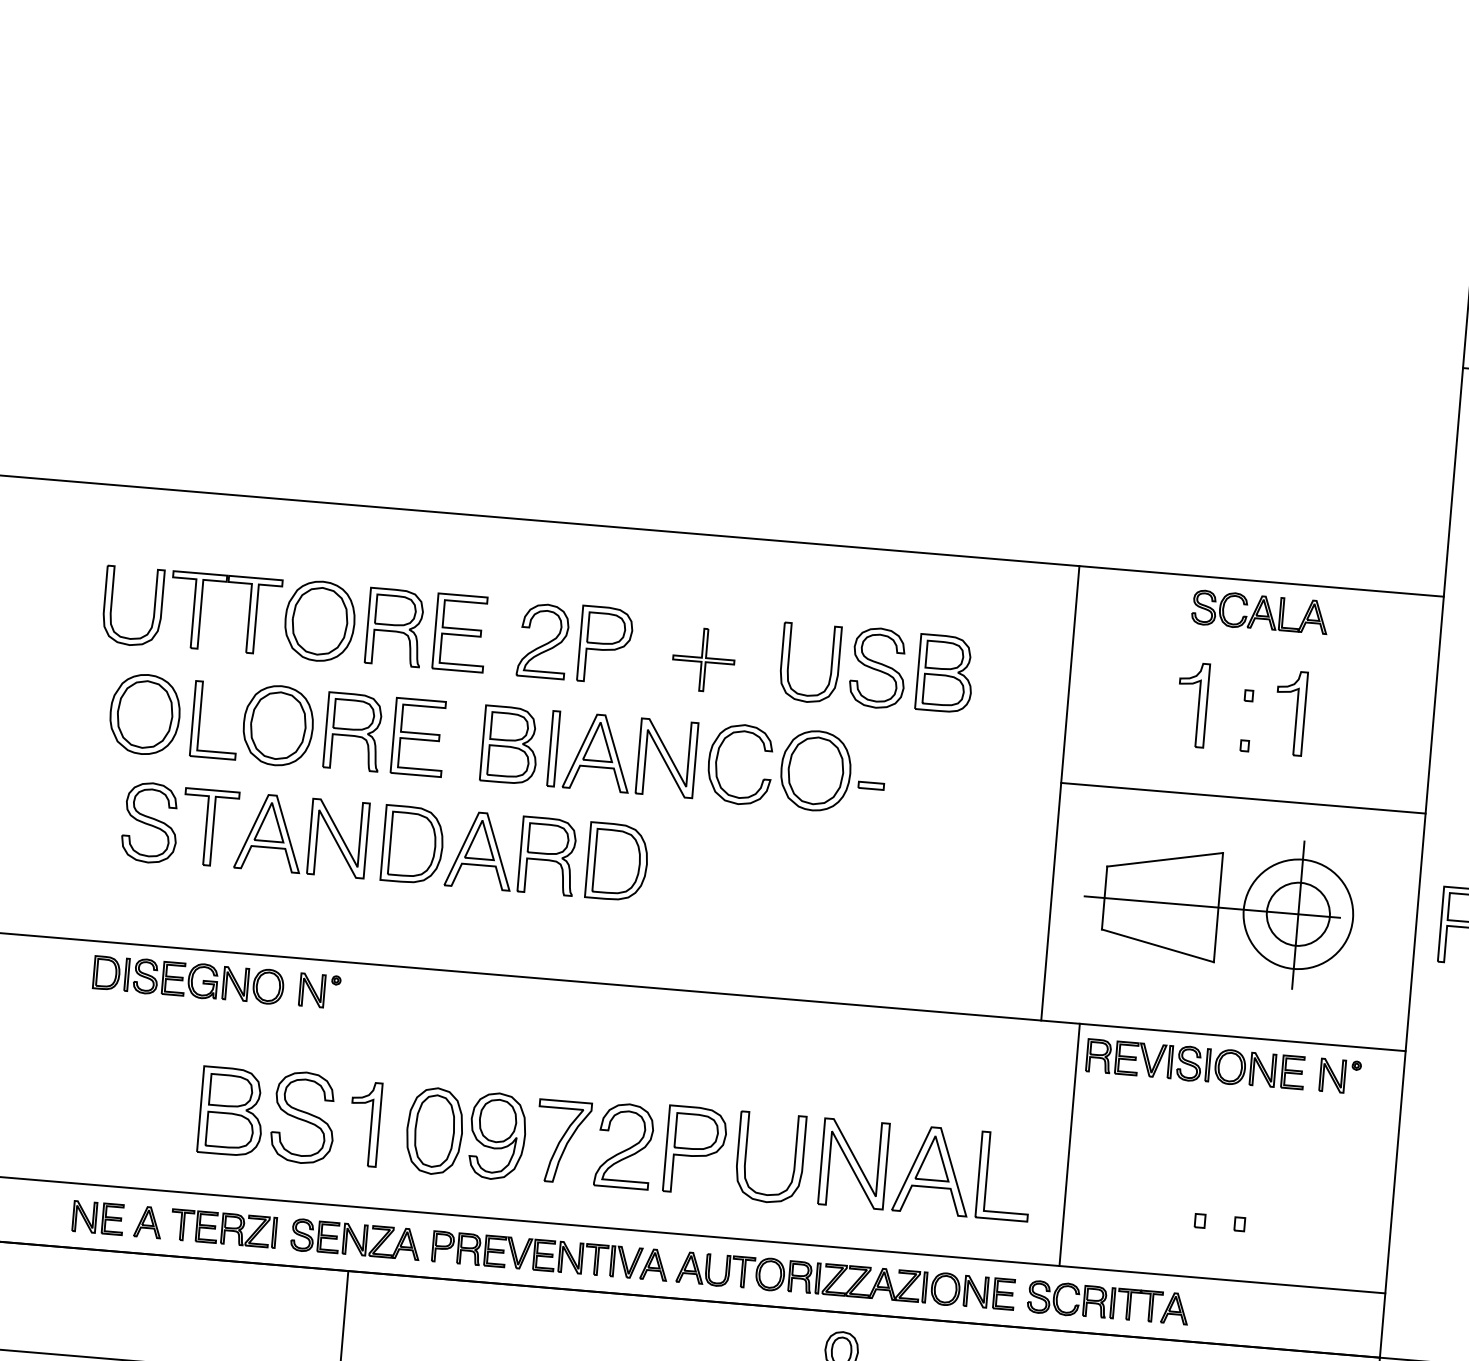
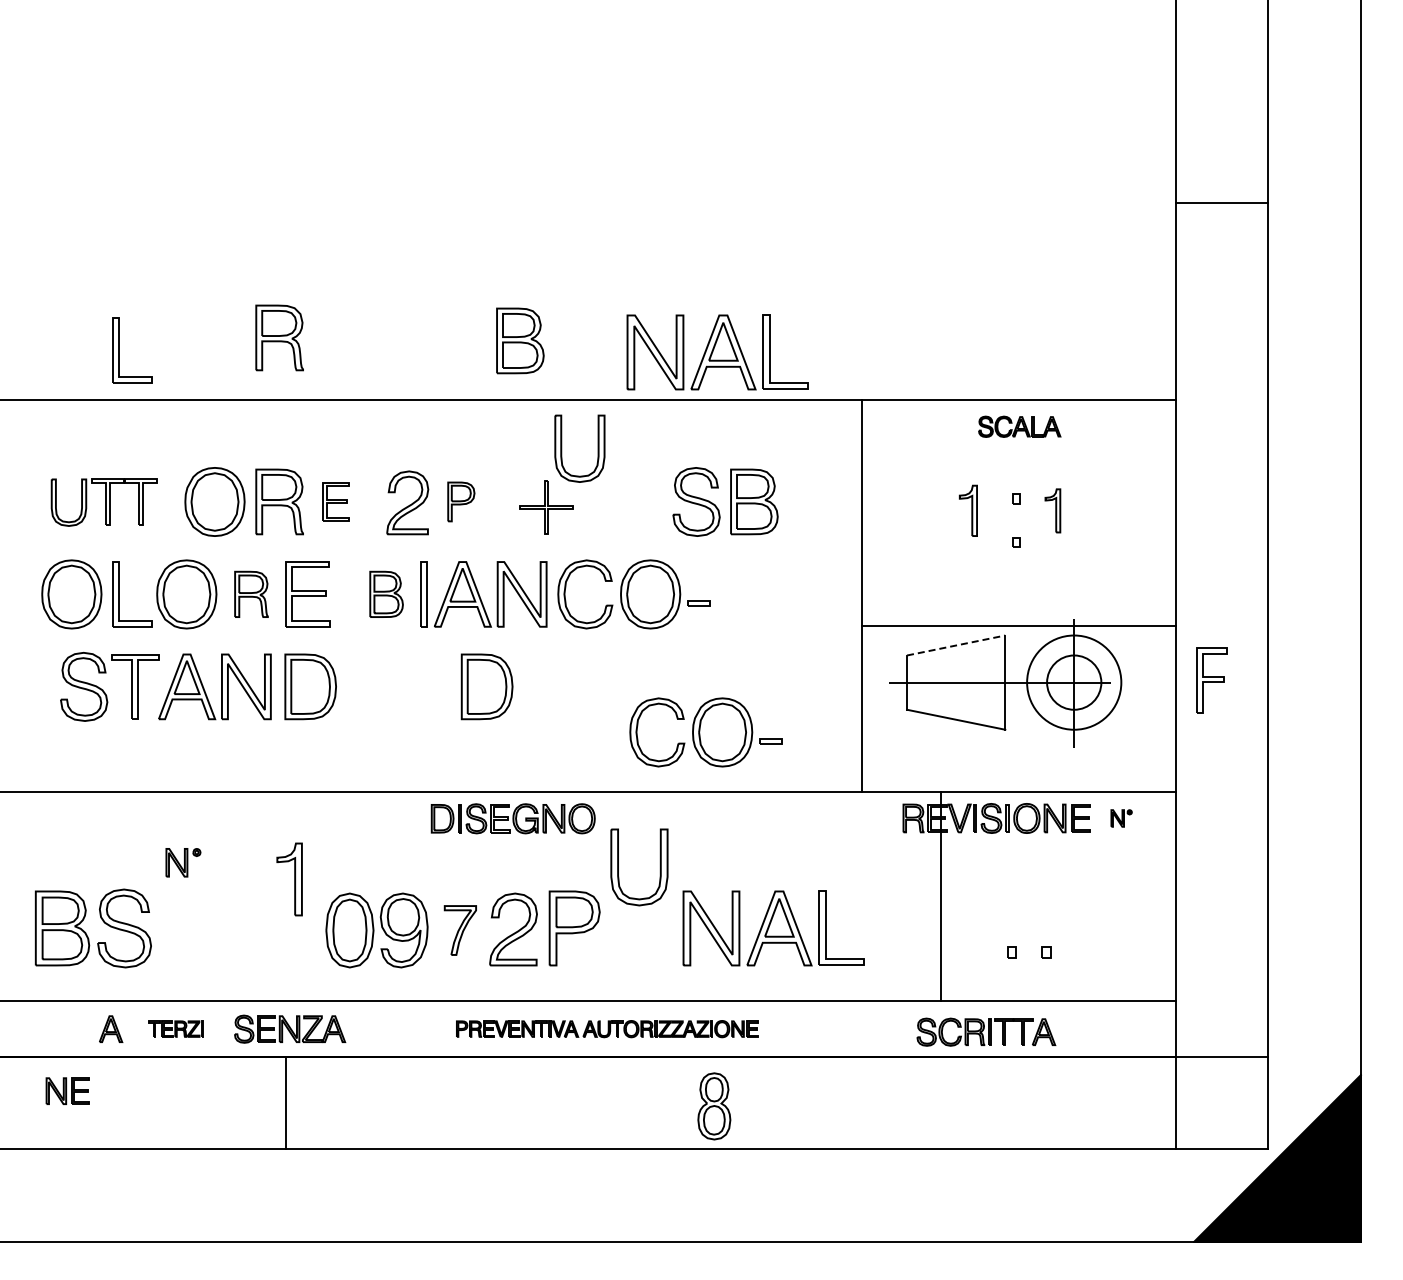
part: (224, 436) -> (119, 350), added
part: (410, 436) -> (279, 337), added
part: (689, 463) -> (520, 340), added
part: (917, 496) -> (717, 352), added
part: (191, 611) -> (104, 502), size x0.7
part: (1259, 612) -> (1019, 426), size x0.7
part: (460, 632) -> (336, 501), size x0.6
part: (605, 644) -> (461, 501), size x0.6
part: (789, 661) -> (562, 448), moved
part: (1192, 704) -> (968, 510), size x0.7
part: (1289, 712) -> (1052, 510), size x0.6
part: (353, 732) -> (251, 594), size x0.7
part: (509, 745) -> (386, 594), size x0.7
line: (1243, 798) -> (1018, 626), moved
part: (519, 853) -> (402, 686), removed
line: (1165, 859) -> (956, 645), solid -> dashed
part: (866, 936) -> (705, 732), added
part: (187, 979) -> (512, 818), moved
part: (319, 990) -> (183, 862), moved
part: (1339, 1076) -> (1121, 818), size x0.6
part: (258, 1118) -> (86, 932), moved
part: (364, 1124) -> (289, 879), moved
part: (562, 1141) -> (460, 930), size x0.7
line: (1069, 1144) -> (940, 896), moved
part: (793, 1160) -> (659, 867), moved
part: (97, 1217) -> (67, 1090), moved
part: (222, 1227) -> (175, 1028), size x0.6
part: (722, 1269) -> (606, 1028), size x0.6
part: (1108, 1302) -> (986, 1031), moved

